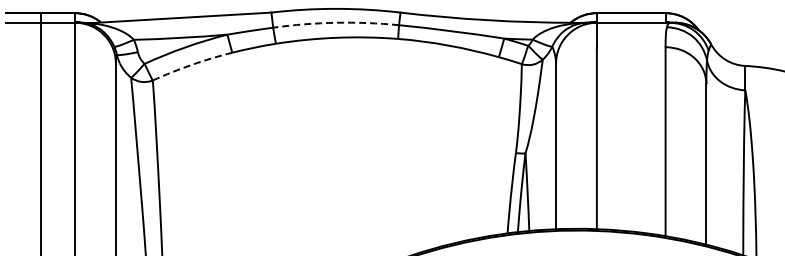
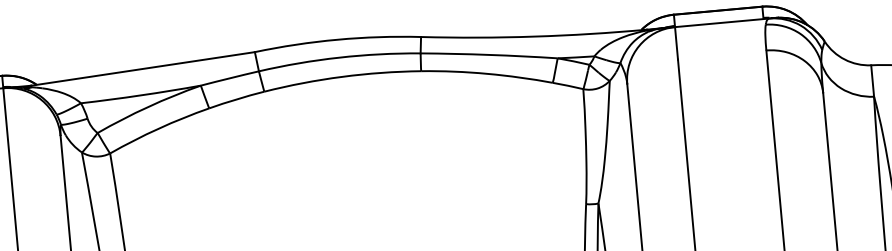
arc: (336, 22) -> (339, 57), dashed -> solid
arc: (191, 64) -> (158, 128), dashed -> solid

